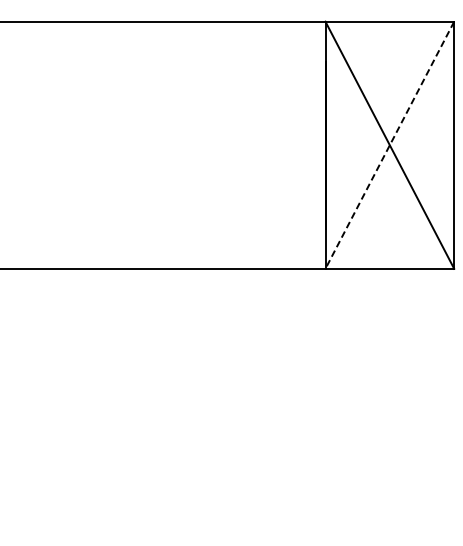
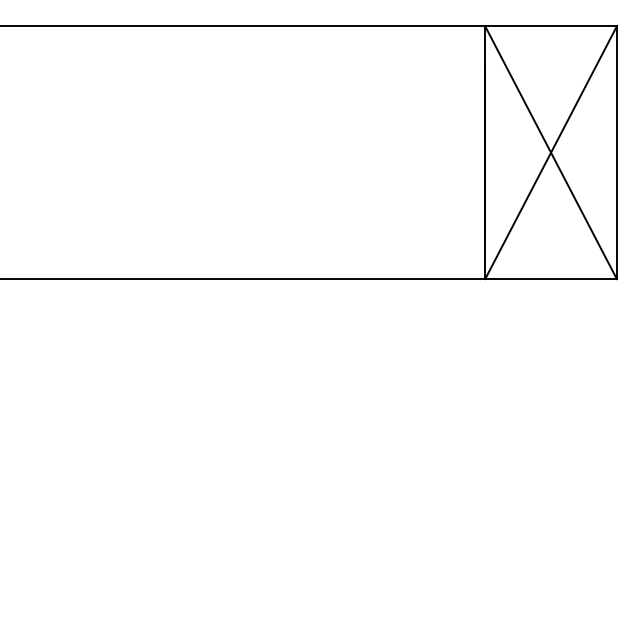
line: (389, 146) -> (550, 153), dashed -> solid

